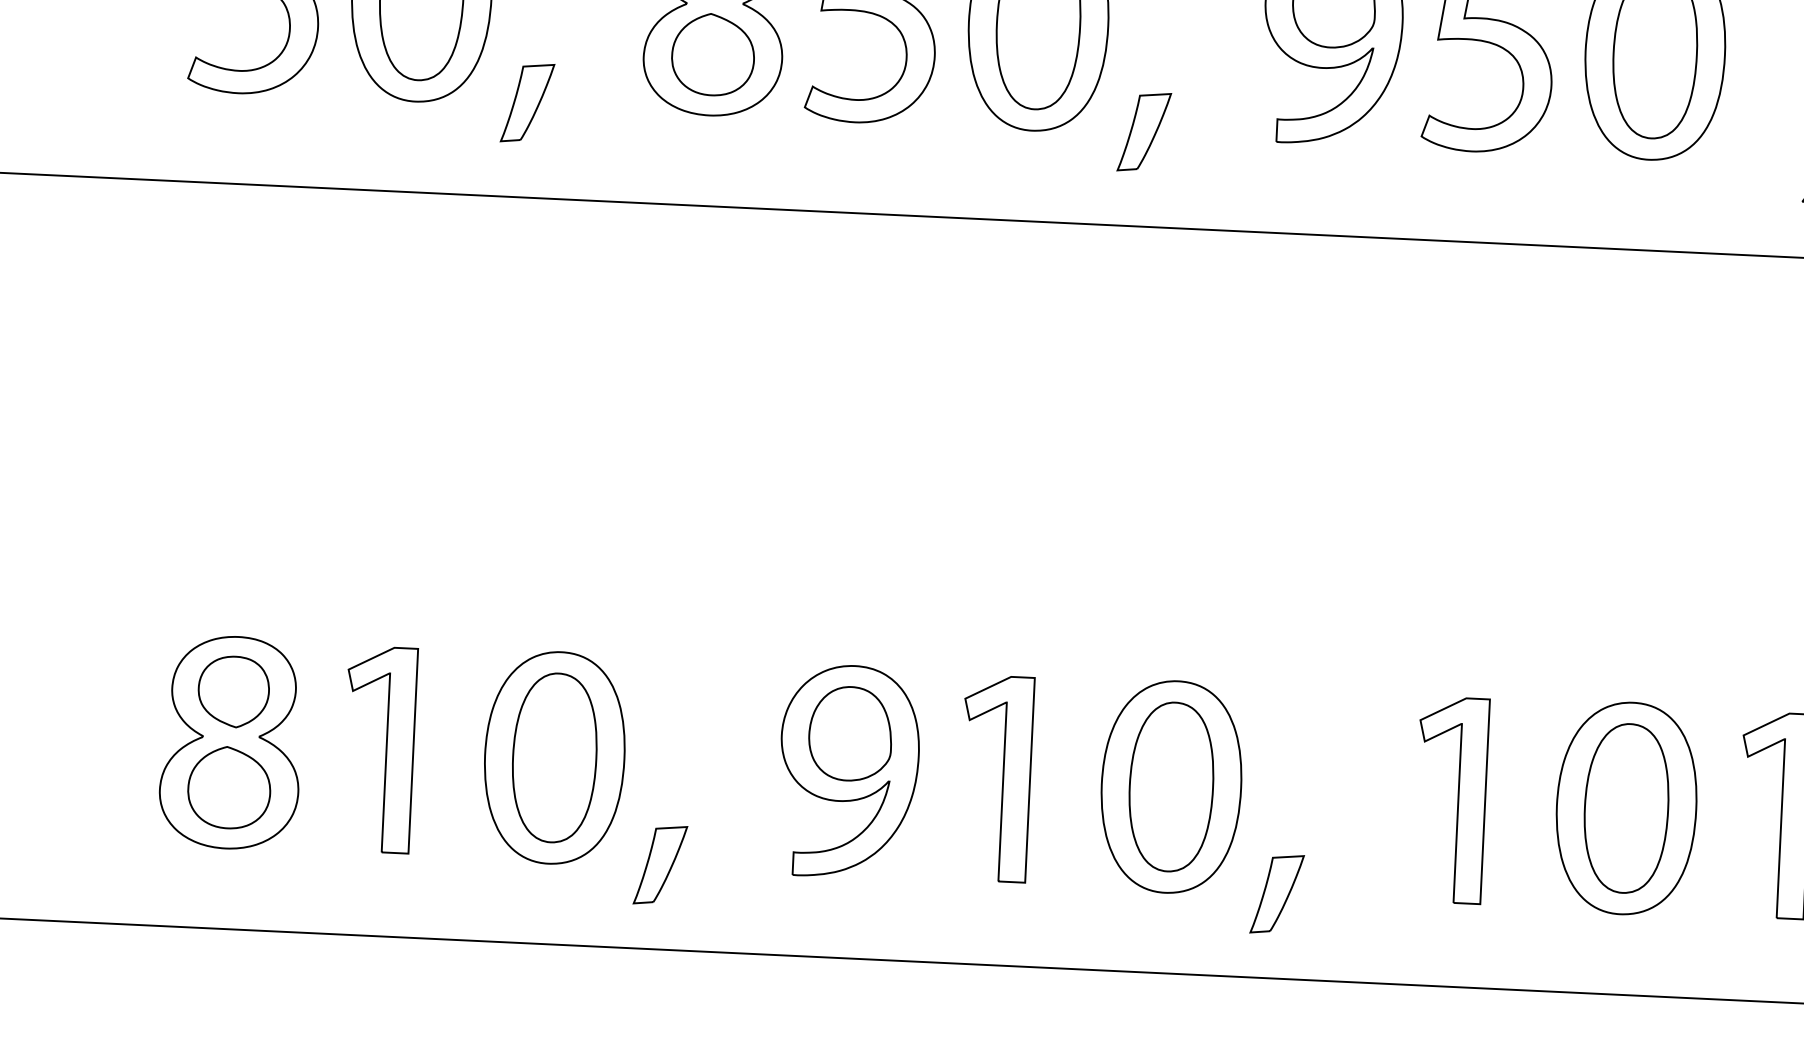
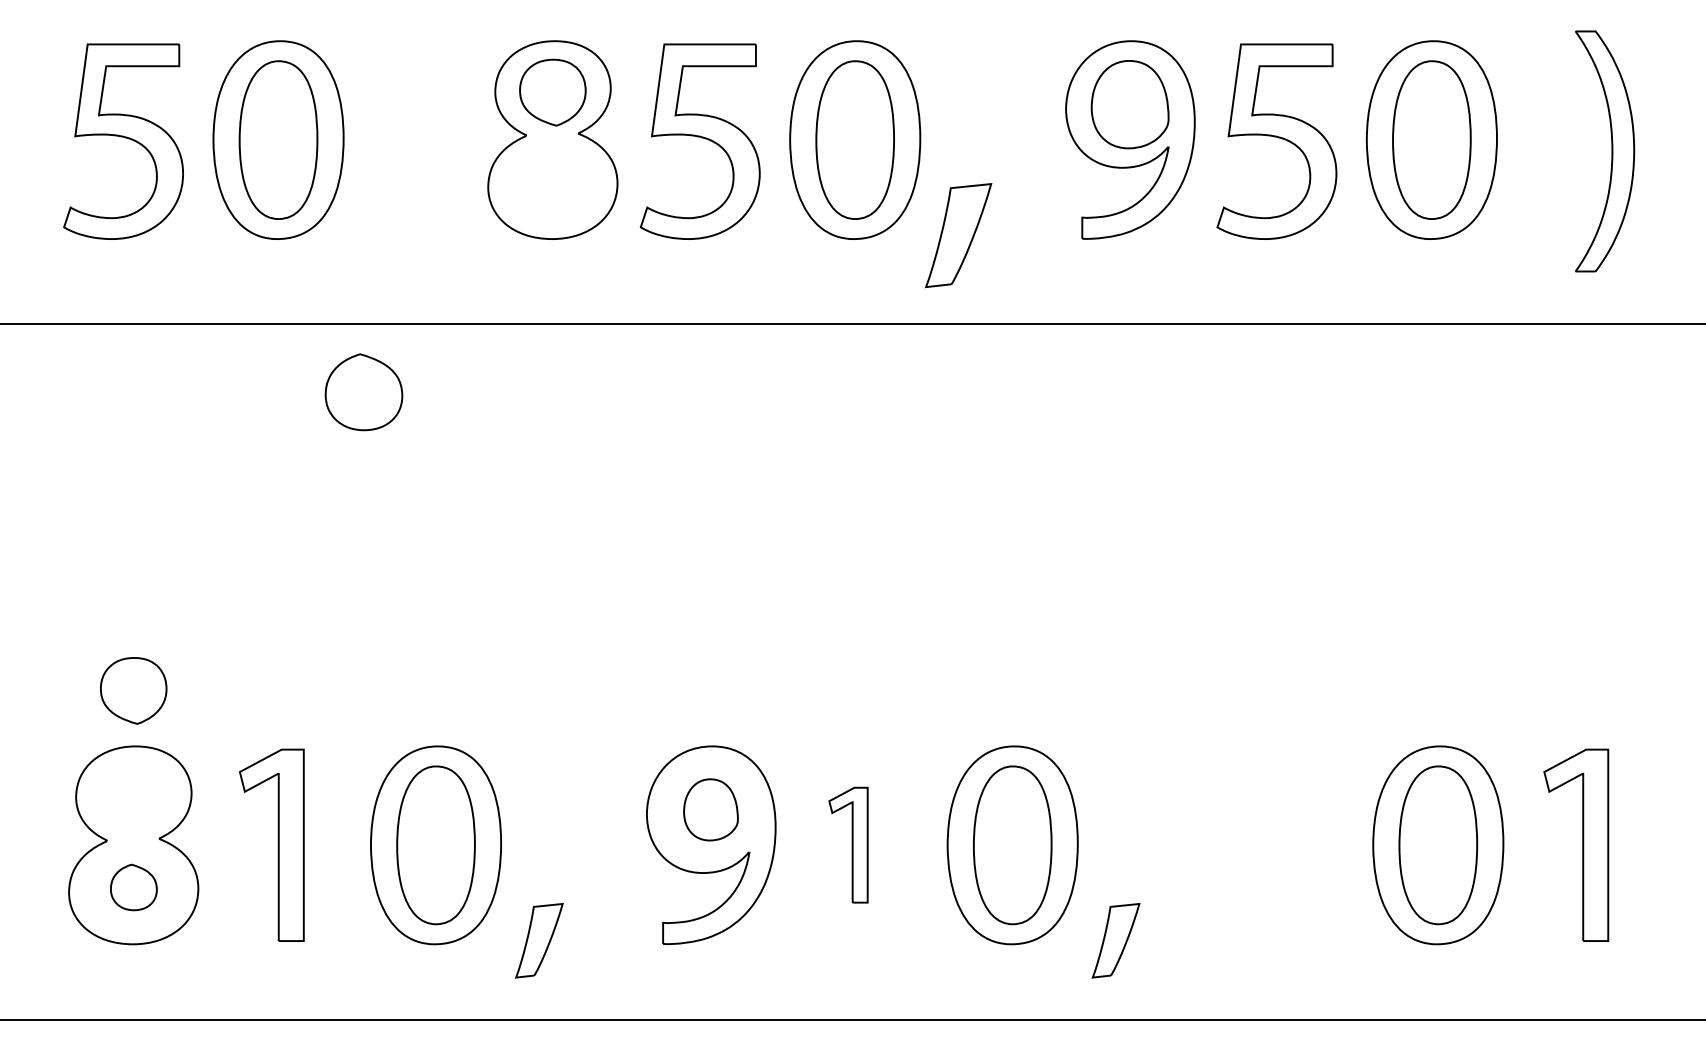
part: (712, 54) -> (363, 392), moved
part: (527, 103) -> (381, 235), removed
part: (1144, 132) -> (958, 235), size x1.4
part: (233, 691) -> (133, 690), moved
part: (850, 733) -> (710, 809), size x0.7
part: (995, 777) -> (848, 844), size x0.6
part: (229, 787) -> (133, 887), size x0.6
part: (1457, 799) -> (1280, 844), removed

